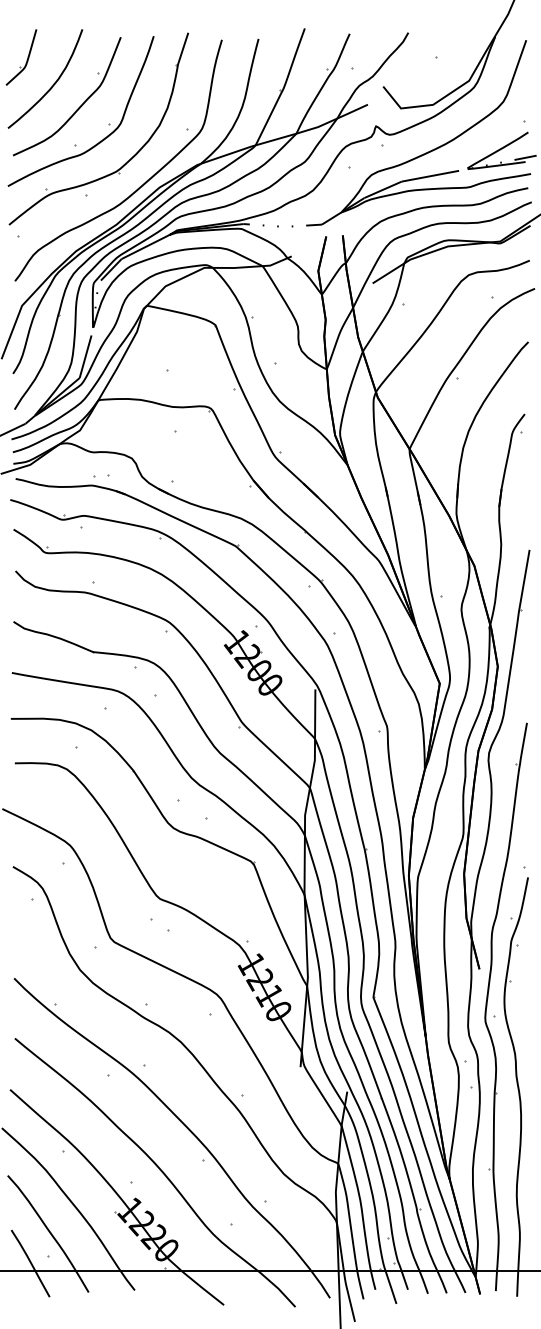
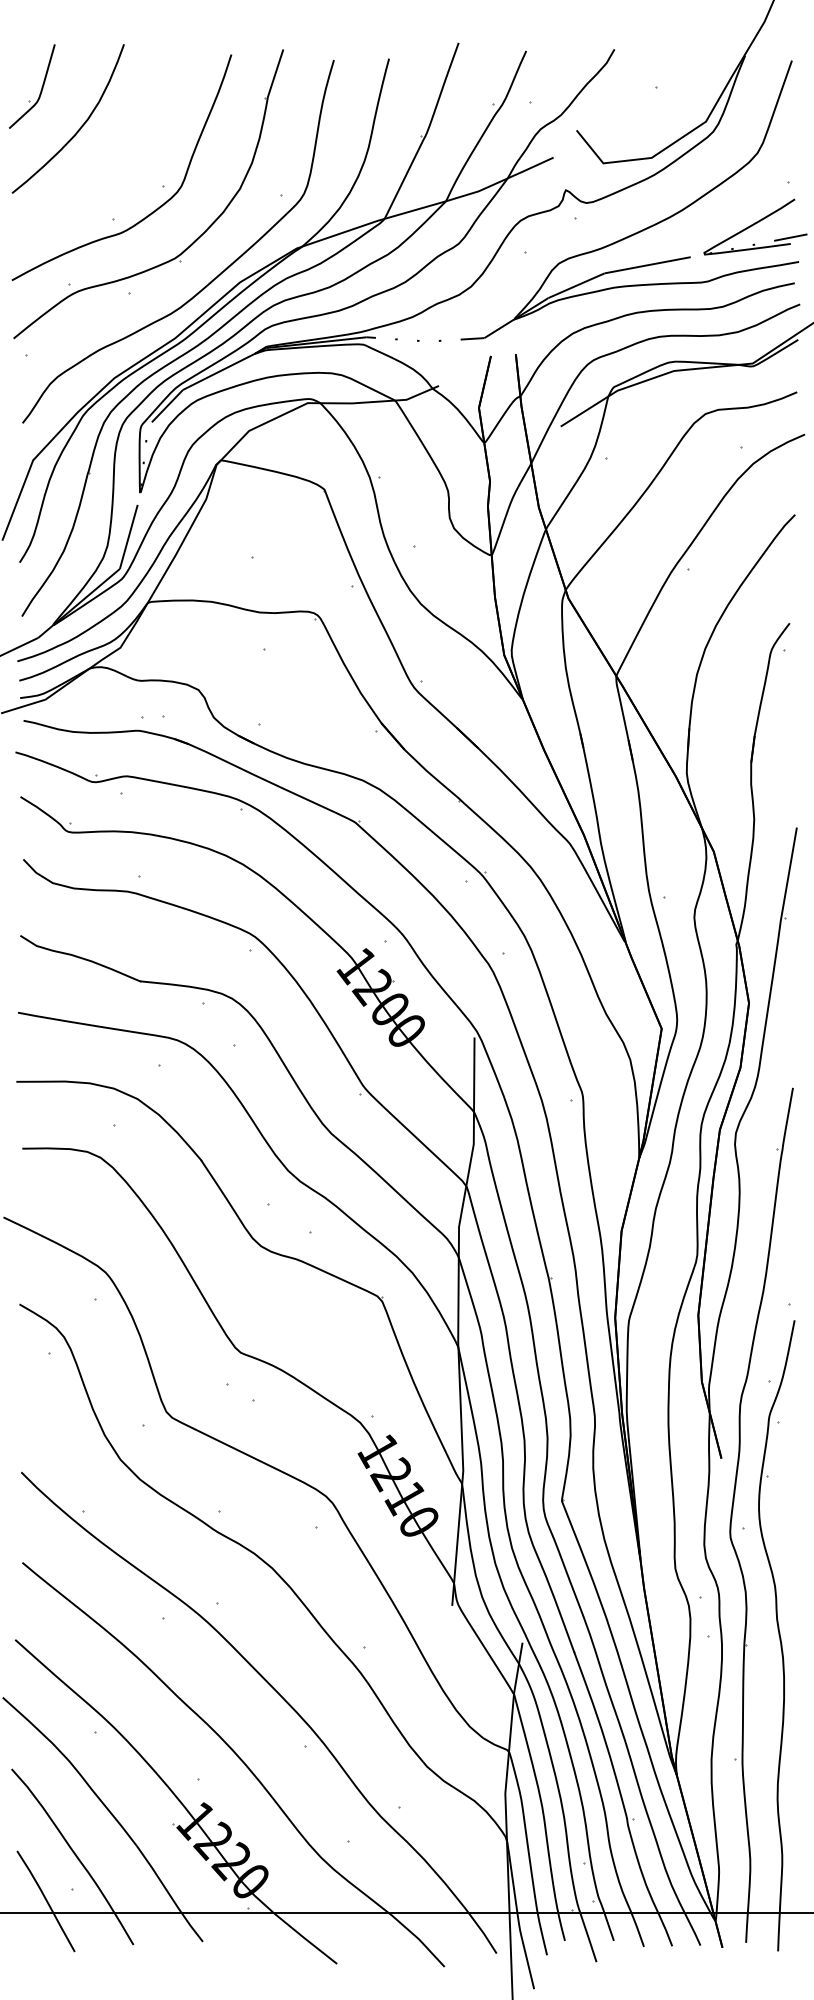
part: (78, 107) -> (118, 161), removed

